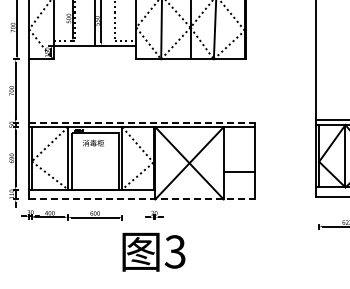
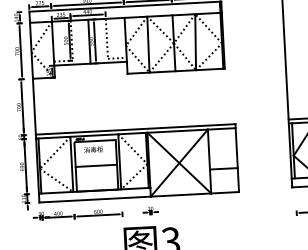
line: (142, 122) -> (135, 129), dashed -> solid
line: (95, 161) -> (96, 165), added
line: (142, 199) -> (139, 197), dashed -> solid

